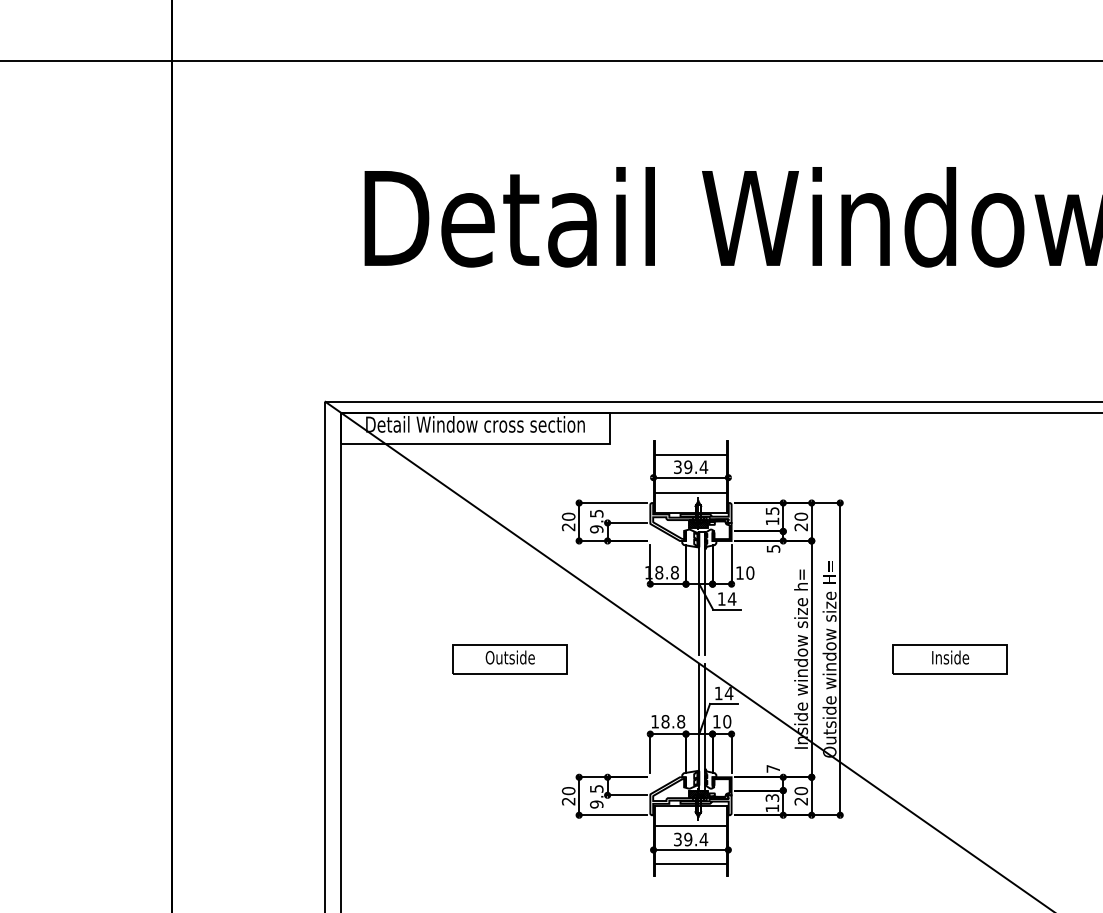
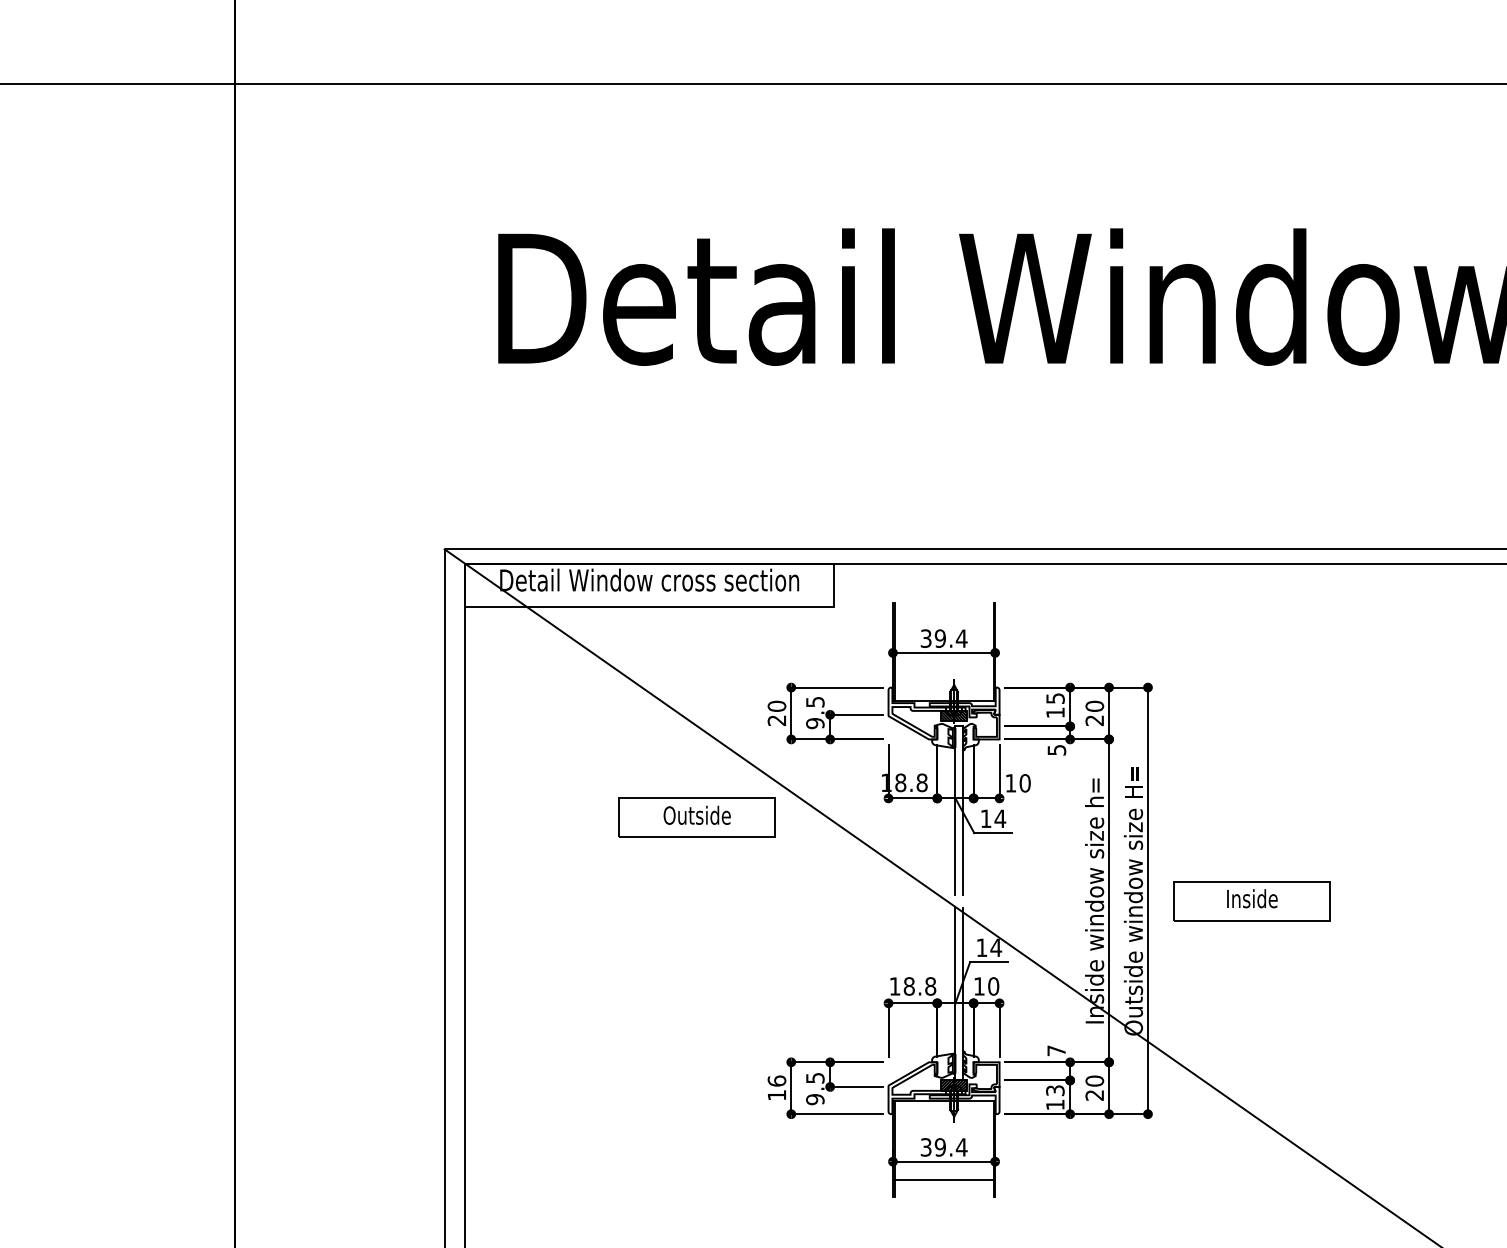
line: (690, 454) -> (943, 621), removed
line: (690, 492) -> (943, 673), removed
part: (509, 659) -> (696, 818), moved
part: (949, 659) -> (1250, 901), moved
text: (568, 795) -> (776, 1087), 20 -> 16
line: (690, 825) -> (943, 1128), removed

